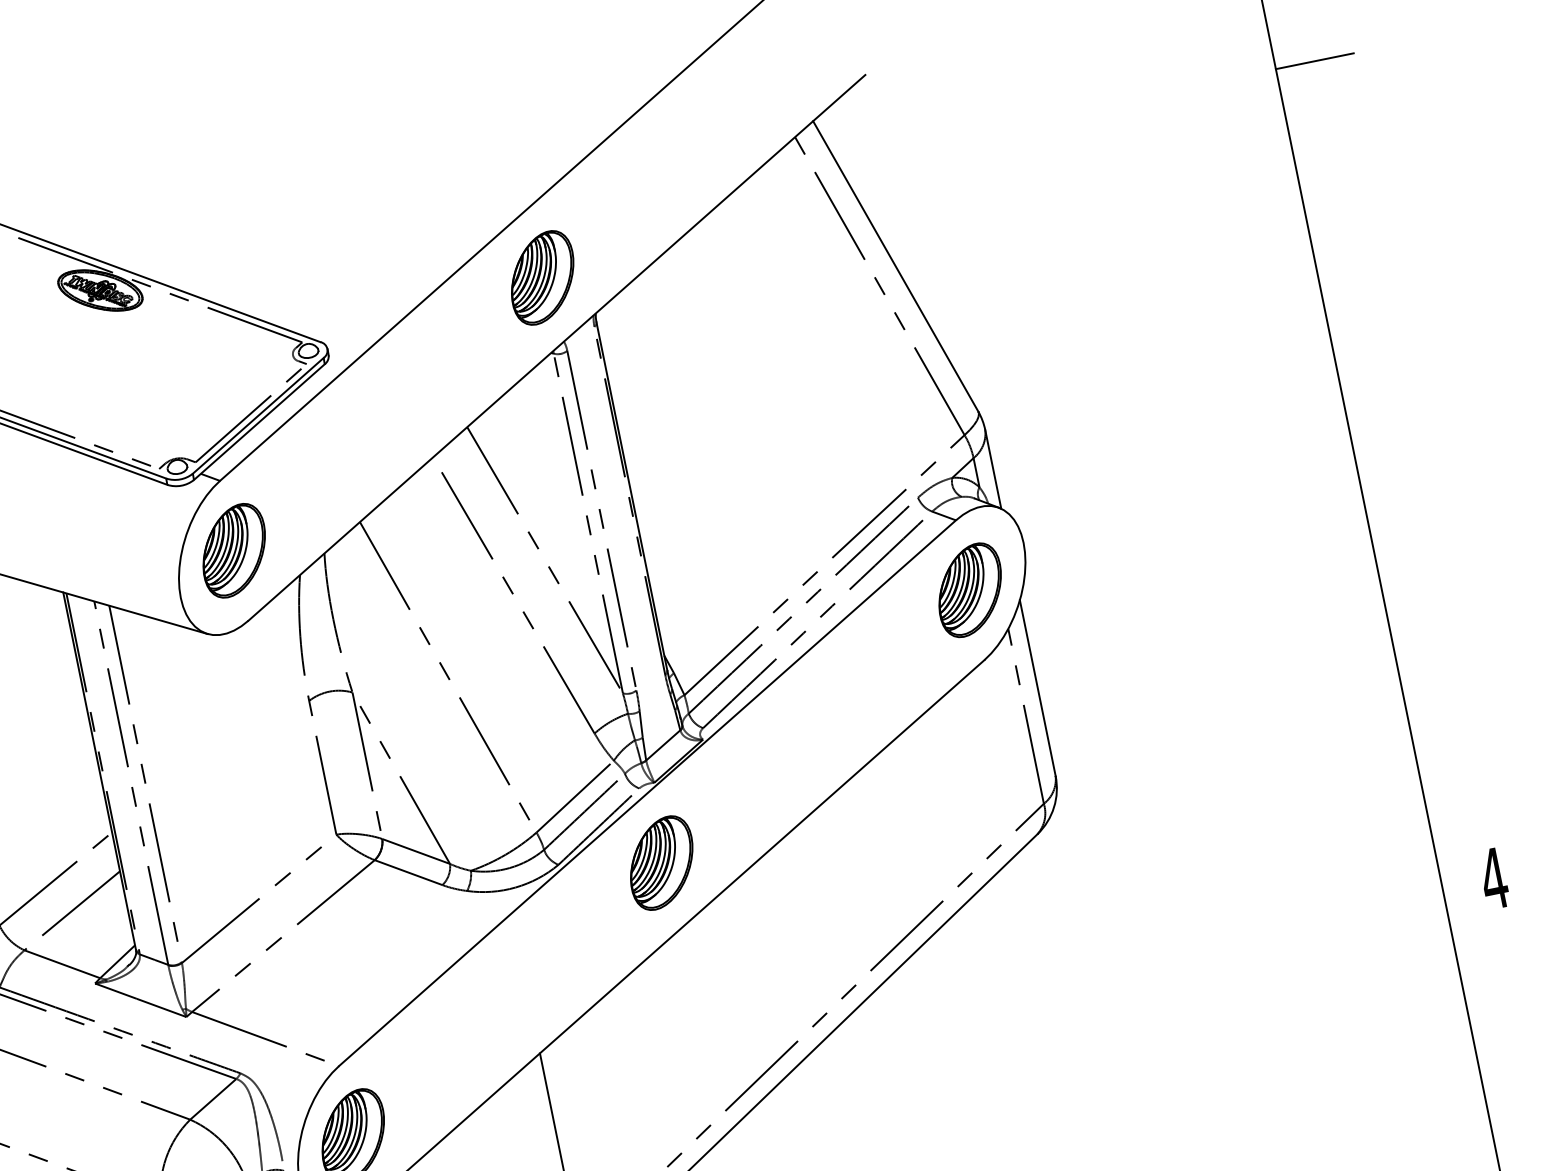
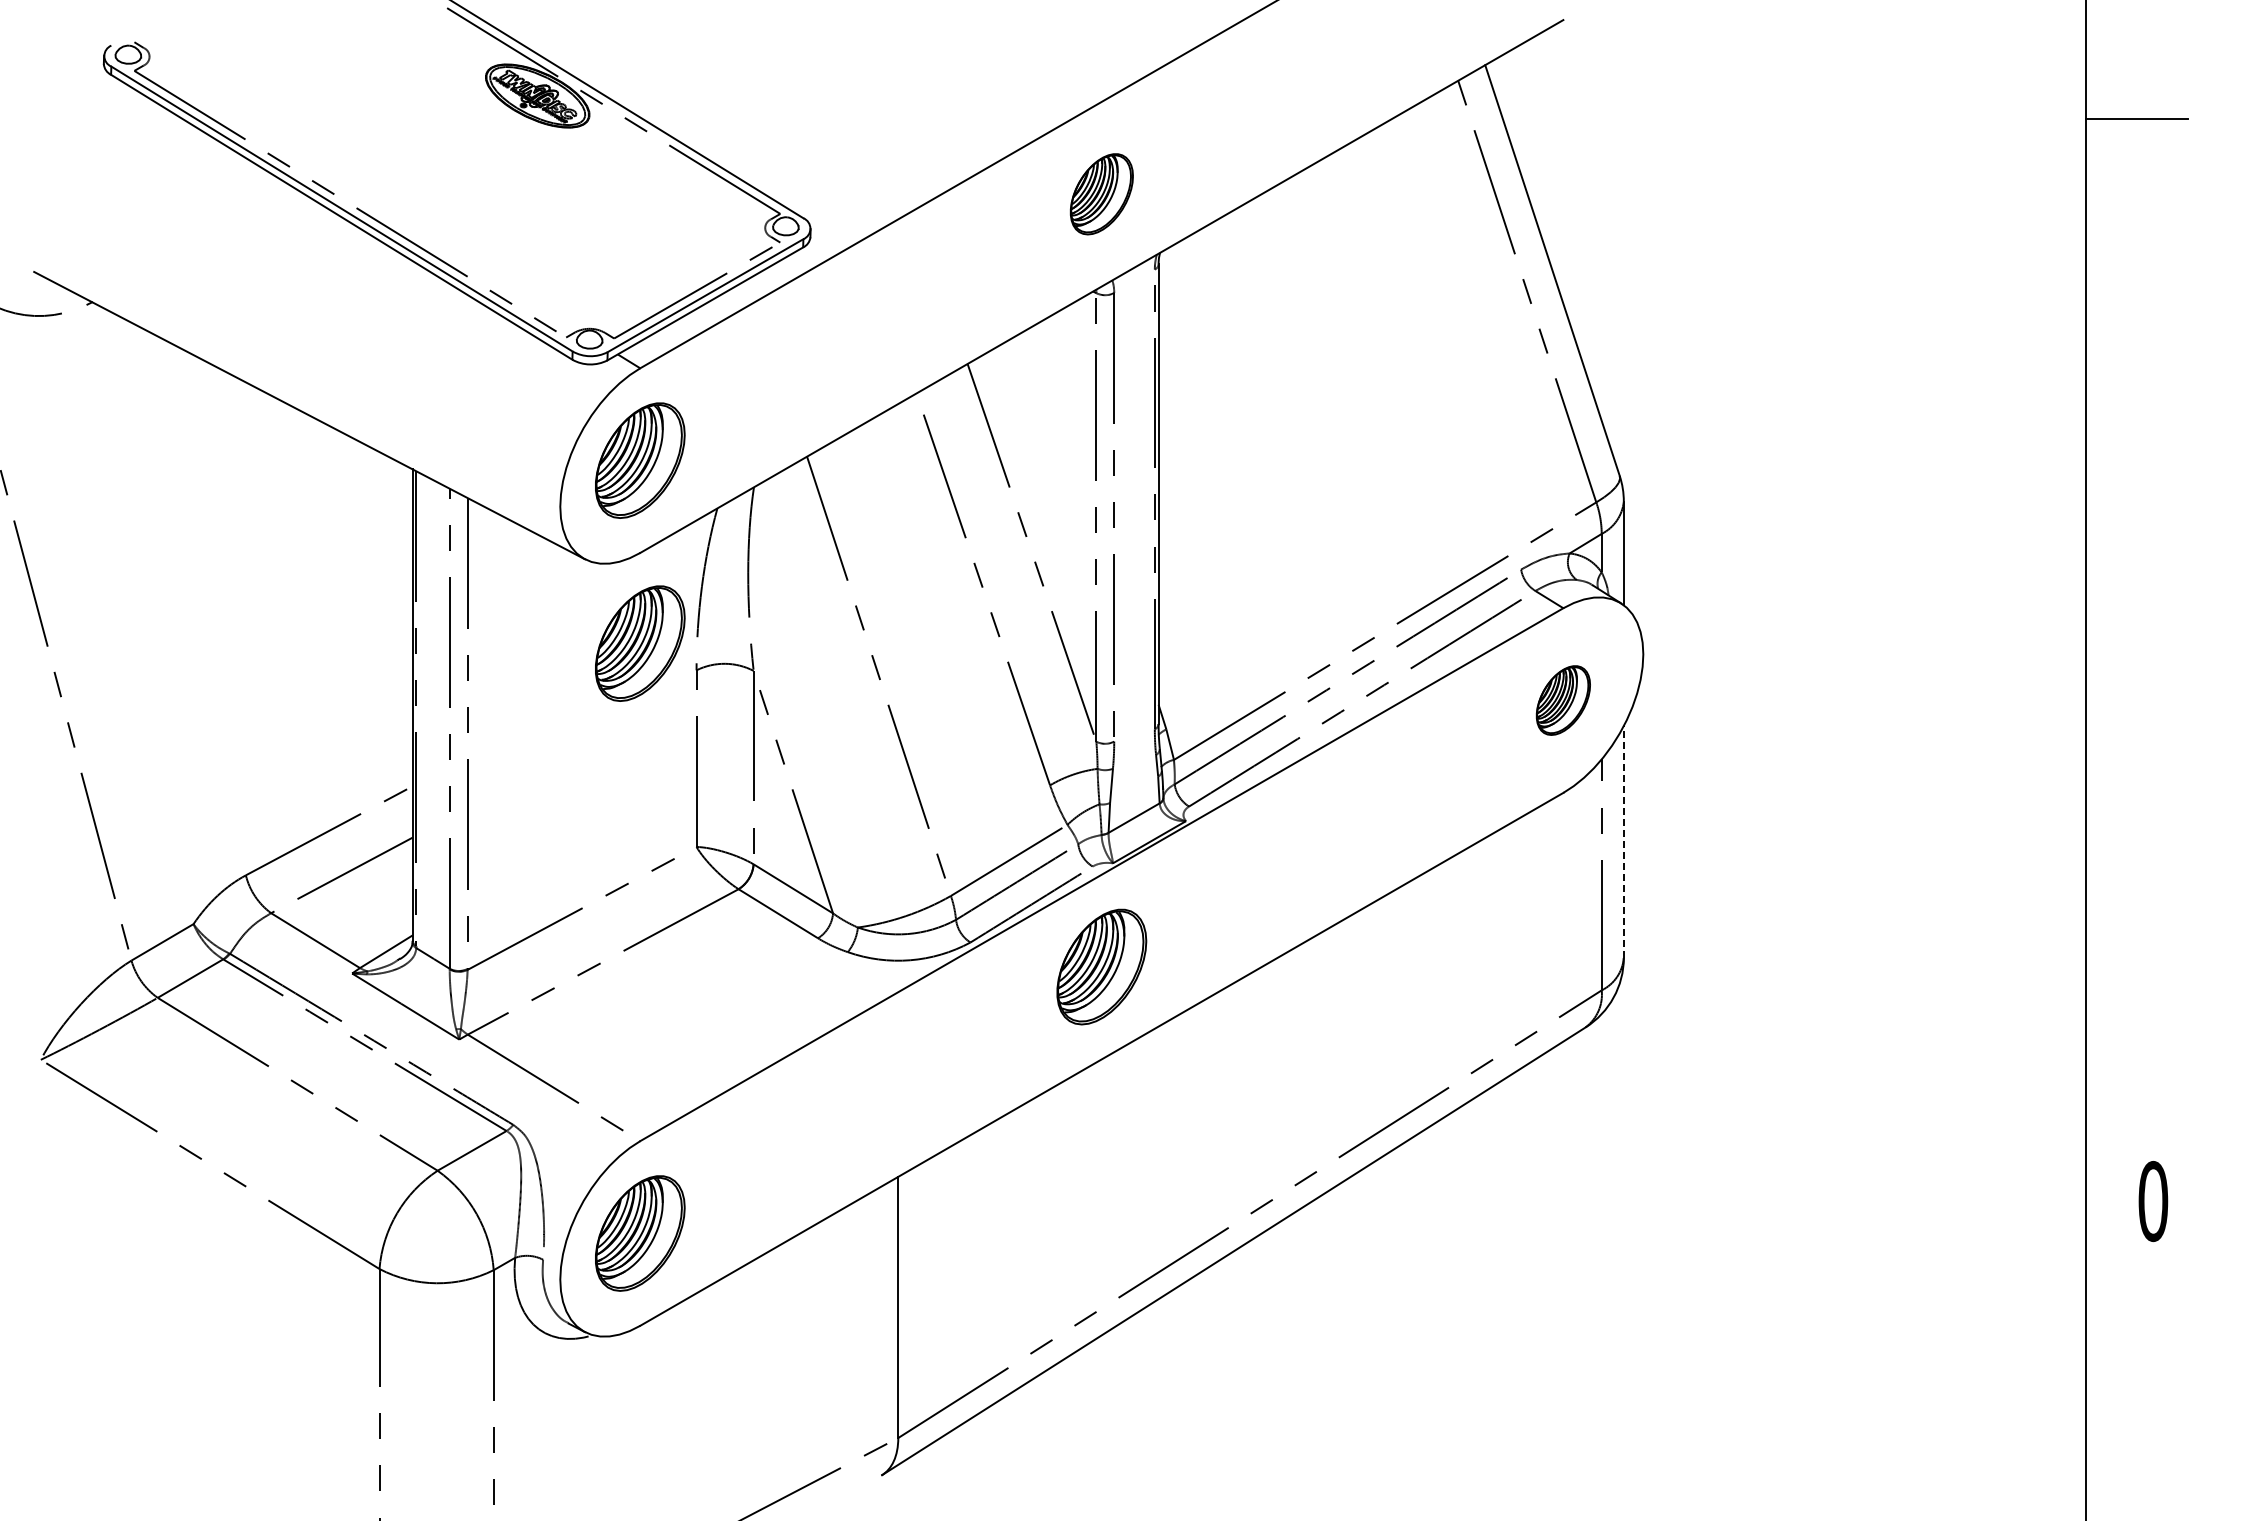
part: (542, 278) -> (1101, 194), size x0.7
part: (970, 590) -> (1563, 700), size x0.6
line: (1037, 688) -> (1623, 842), solid -> dashed
part: (262, 689) -> (640, 643), added
text: (1493, 878) -> (2152, 1201), 4 -> 0

